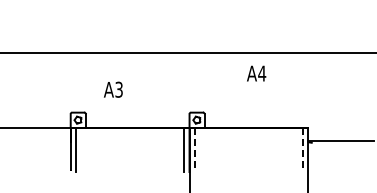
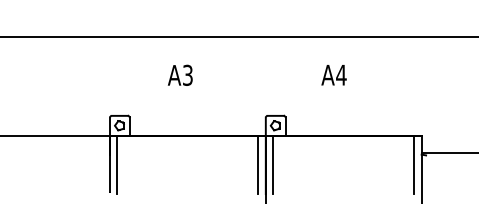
text: (256, 73) -> (333, 75), moved
text: (113, 89) -> (180, 75), moved
line: (195, 150) -> (273, 165), dashed -> solid
line: (302, 150) -> (413, 165), dashed -> solid

